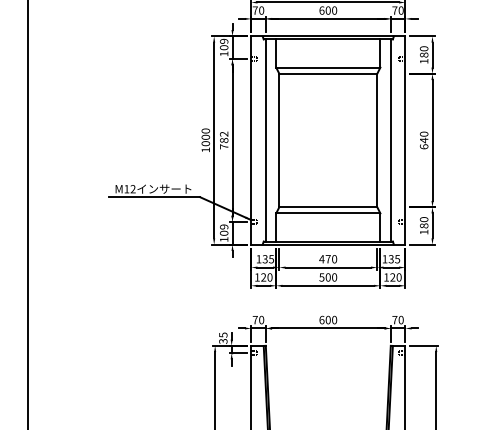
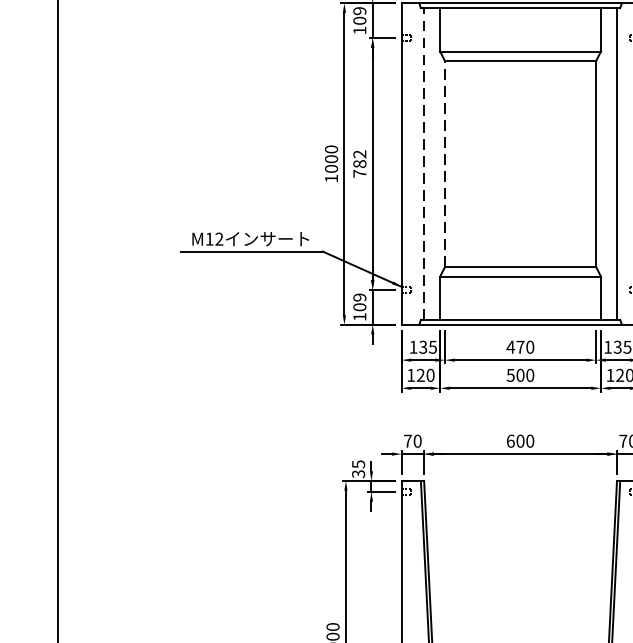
line: (265, 140) -> (423, 164), solid -> dashed
line: (279, 140) -> (445, 164), solid -> dashed

